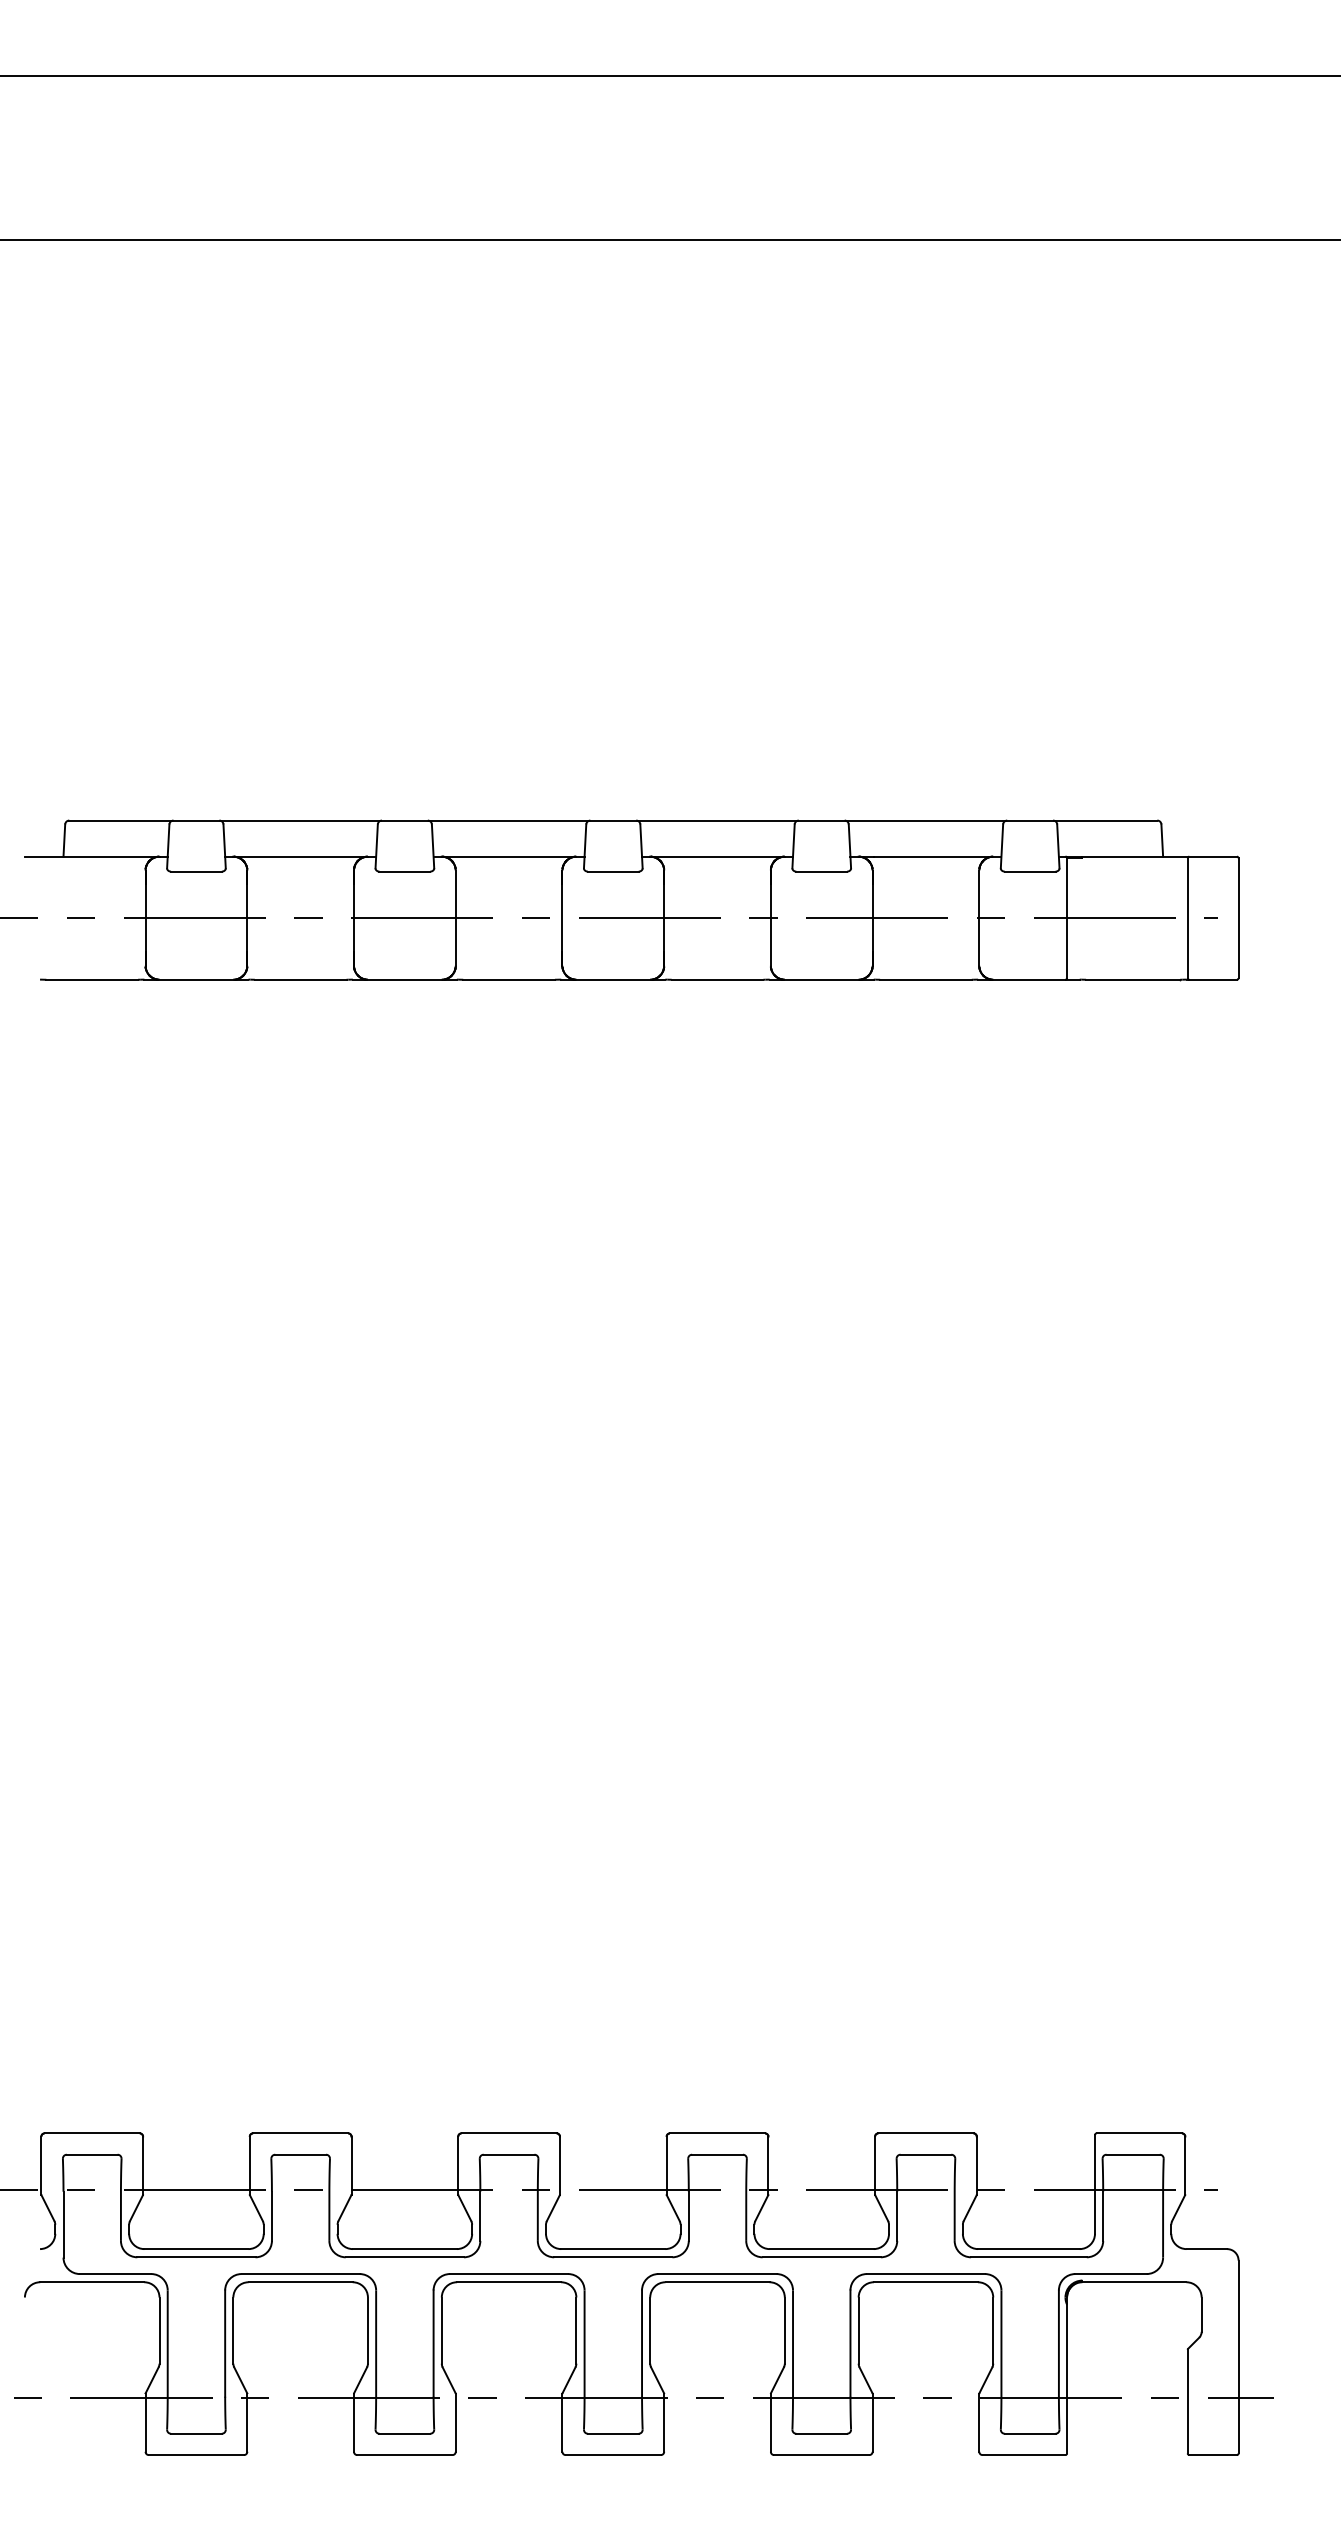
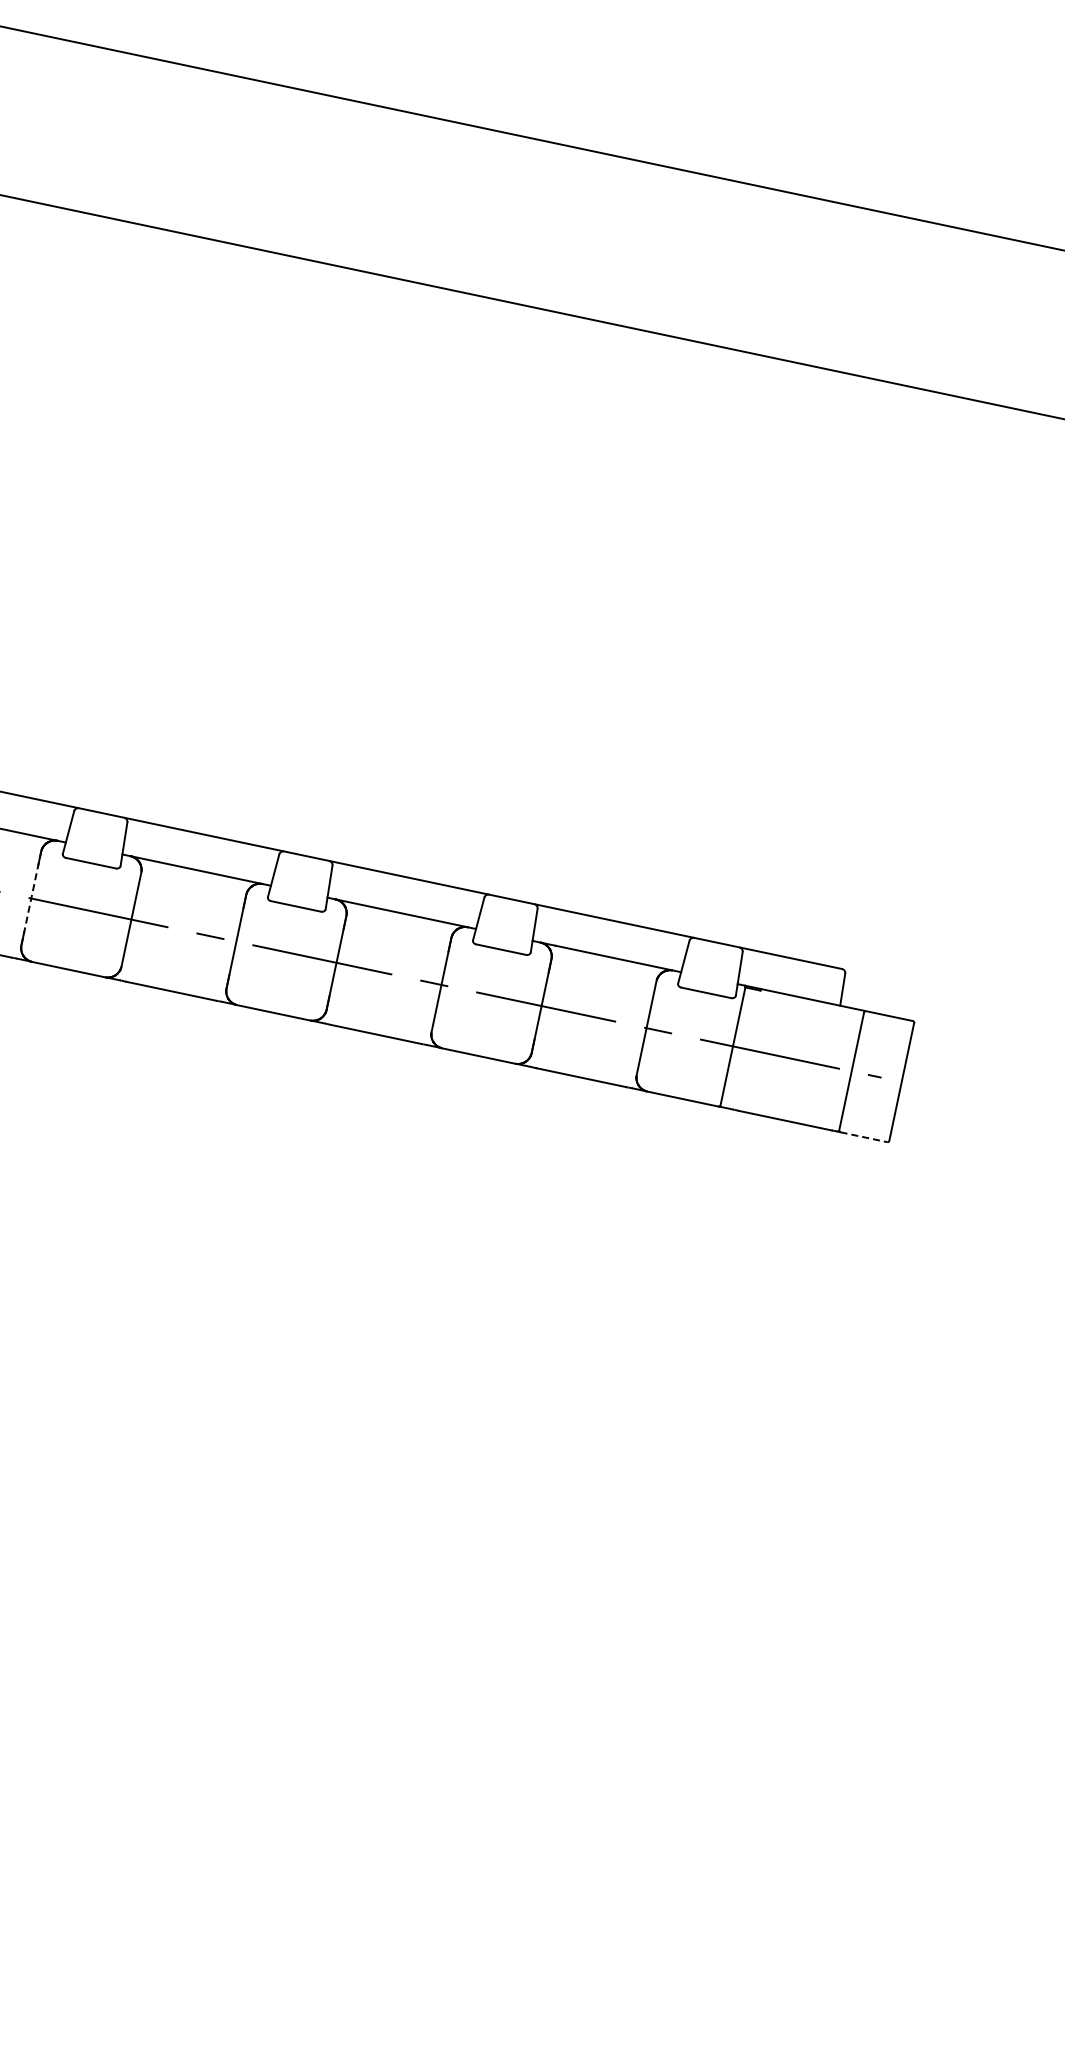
line: (354, 918) -> (31, 898), solid -> dashed
line: (1213, 979) -> (864, 1137), solid -> dashed

